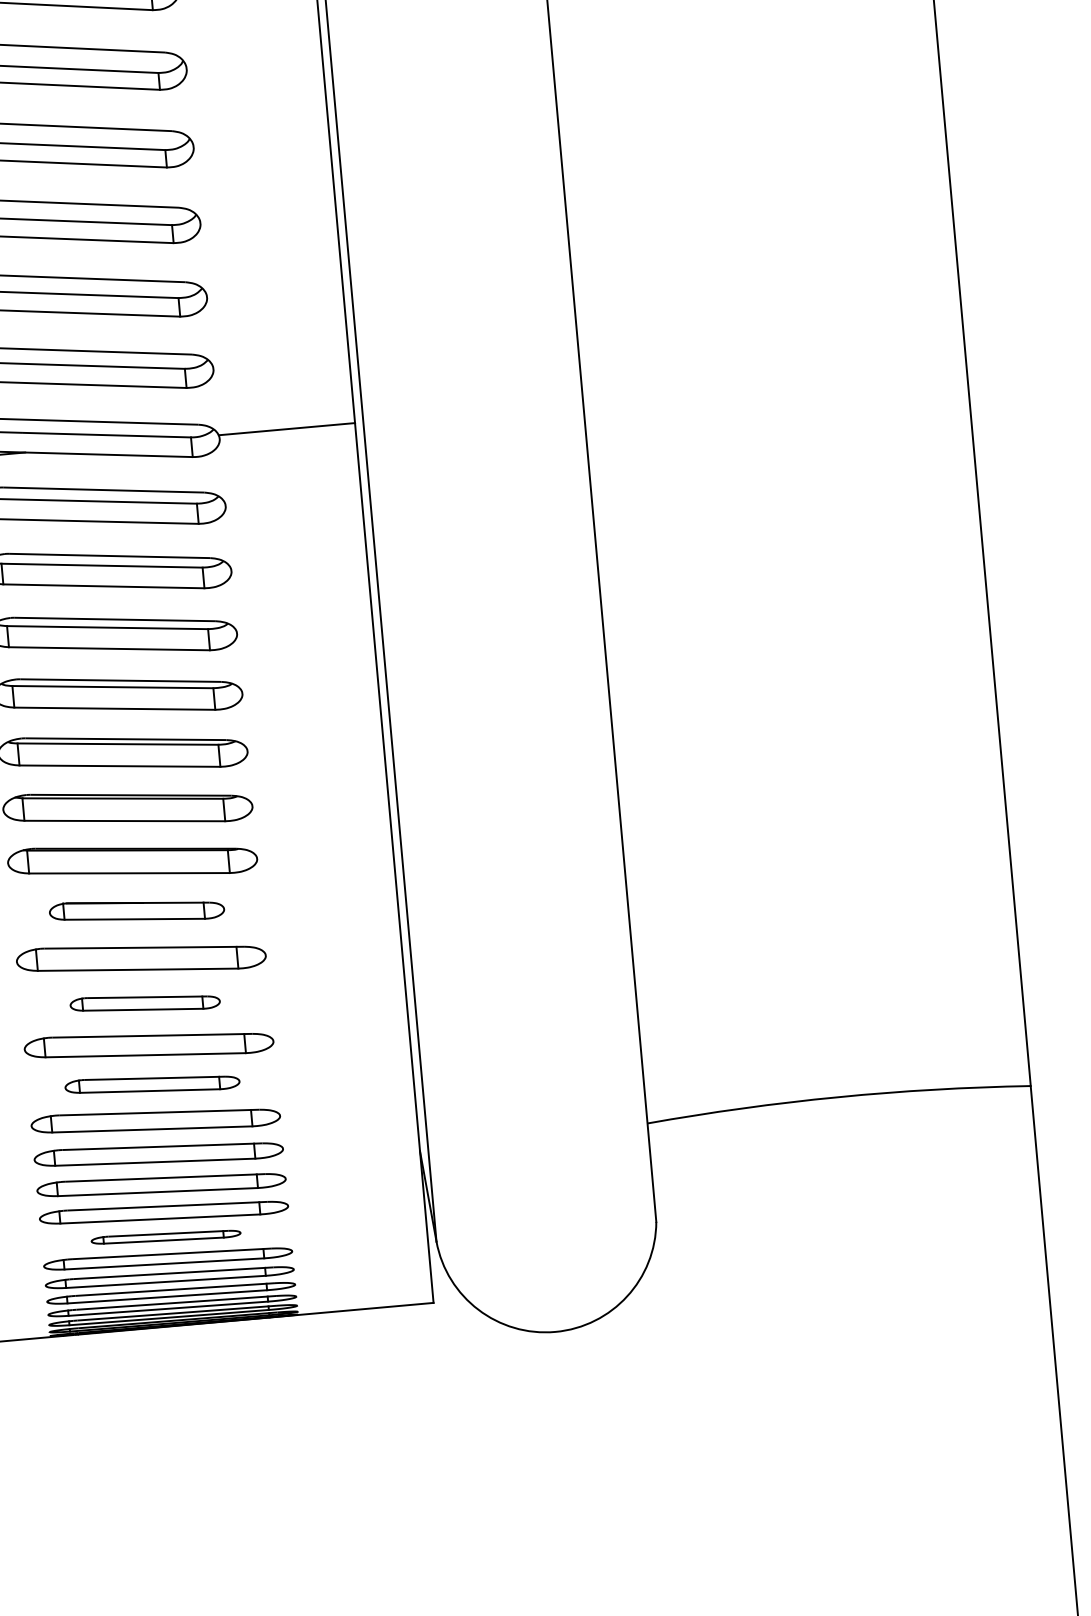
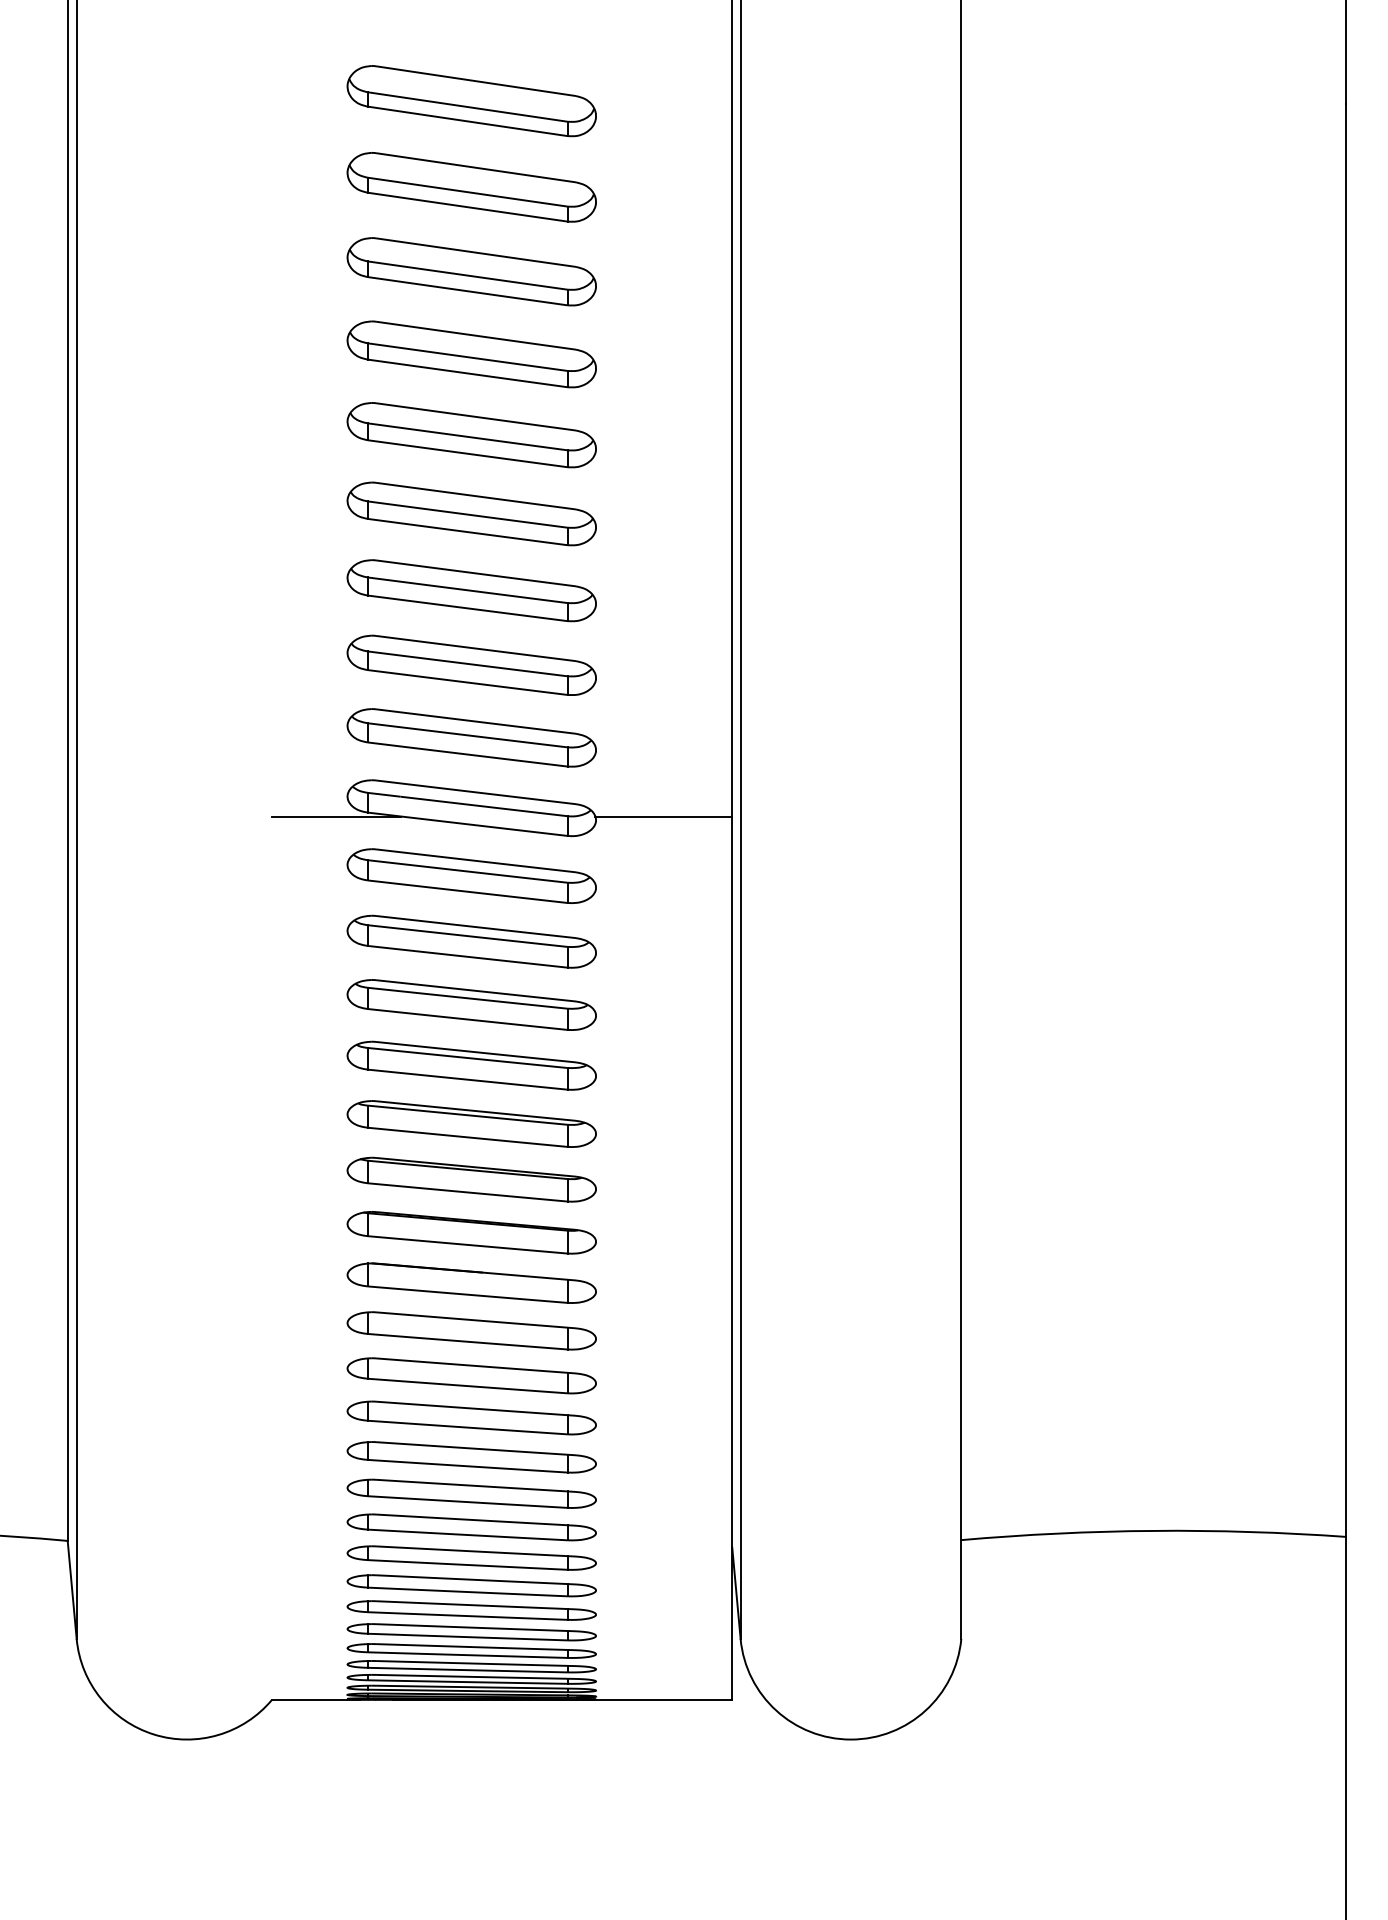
part: (136, 910) -> (471, 1282), size x1.43
part: (145, 1003) -> (471, 1375), size x1.67
part: (152, 1084) -> (471, 1457), size x1.43
part: (165, 1237) -> (471, 1610), size x1.67

